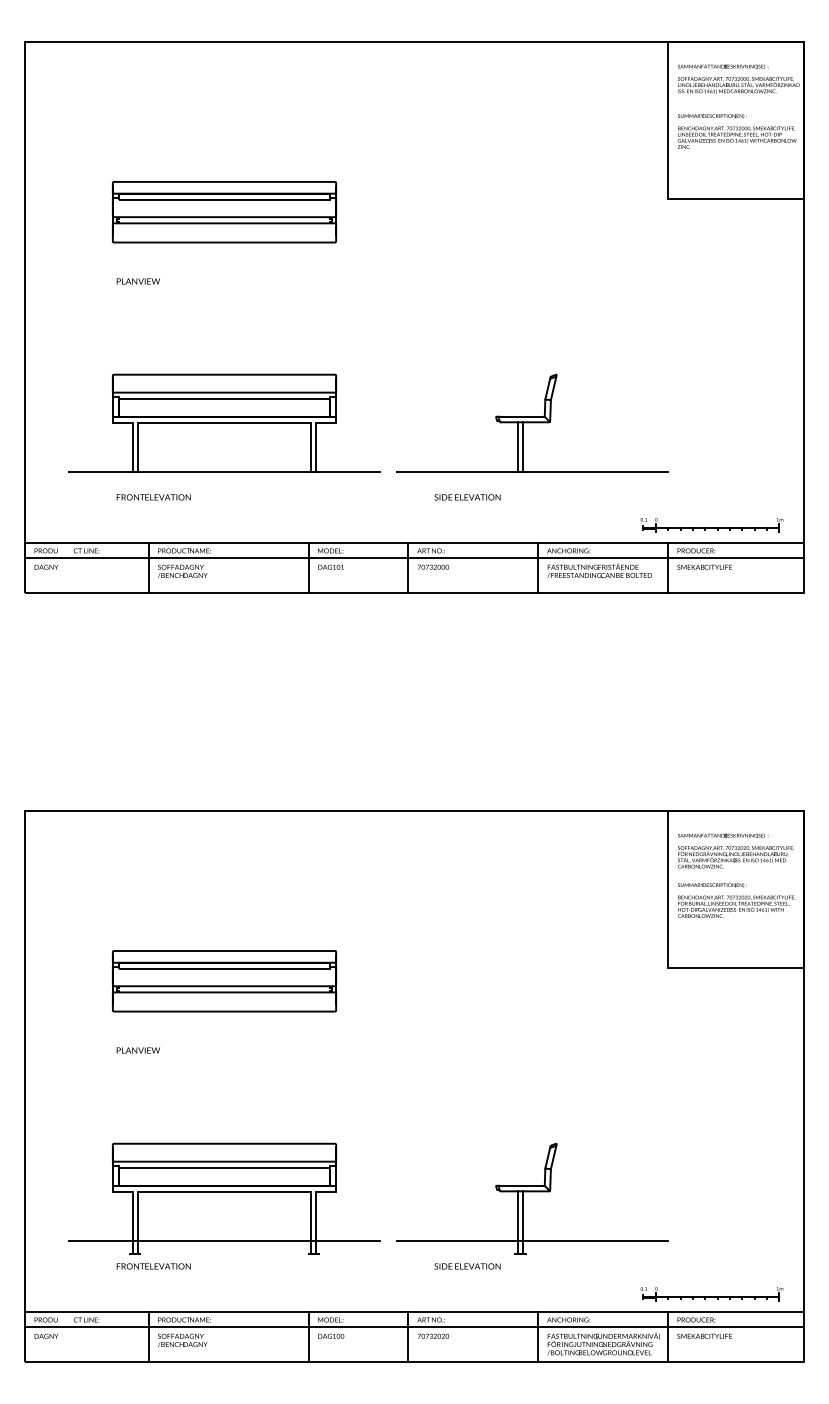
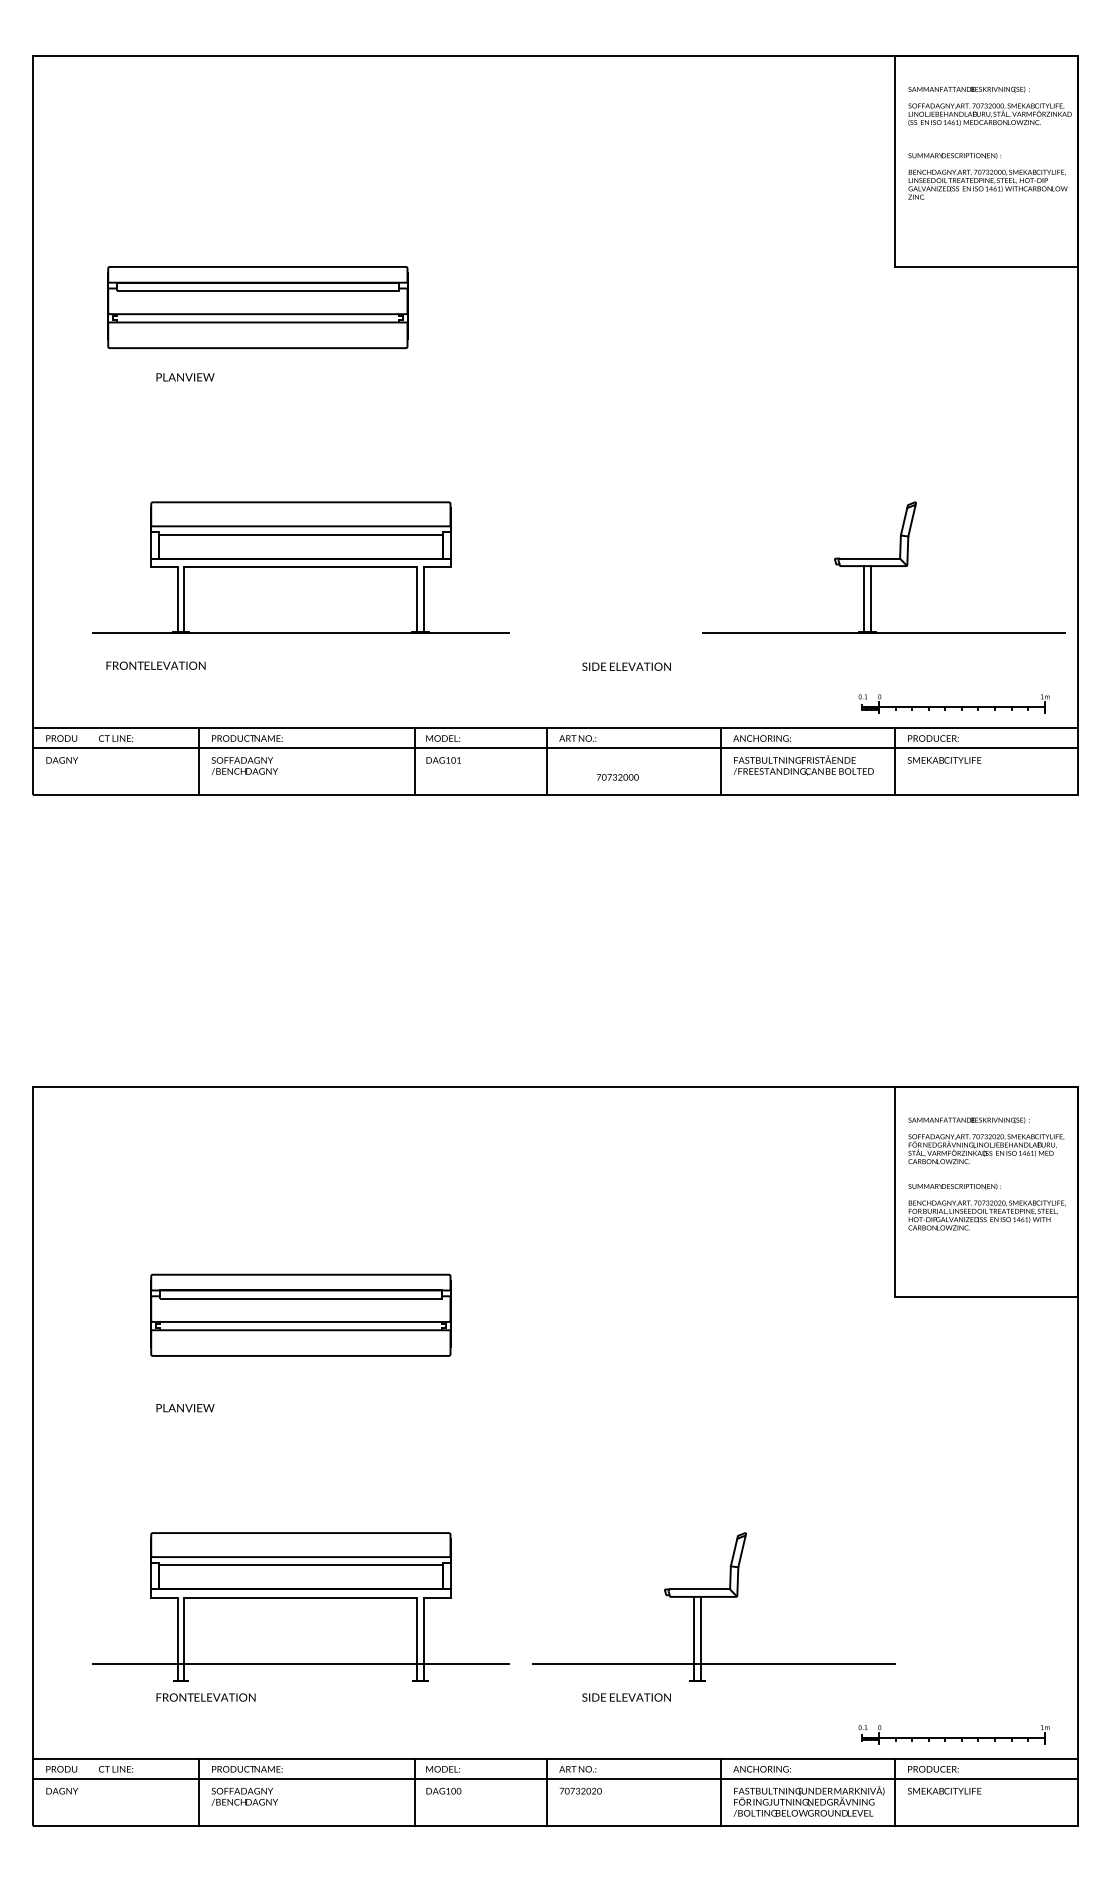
part: (224, 212) -> (257, 307), moved
part: (532, 423) -> (883, 567), moved
text: (153, 497) -> (155, 665), moved
text: (433, 567) -> (617, 777), moved

